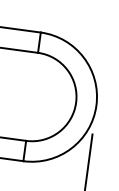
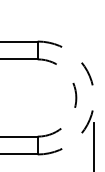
arc: (76, 103) -> (76, 98), solid -> dashed
arc: (96, 106) -> (94, 98), solid -> dashed

